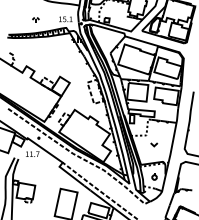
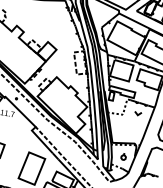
part: (154, 144) -> (138, 113), moved

